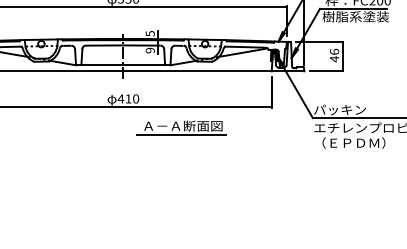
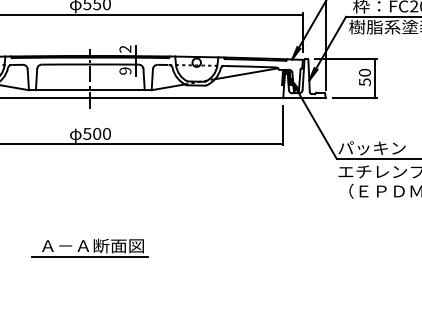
text: (149, 33) -> (124, 48), 5 -> 2
text: (334, 55) -> (364, 77), 46 -> 50
text: (124, 98) -> (91, 133), 410 -> 500
part: (181, 127) -> (90, 247), moved

